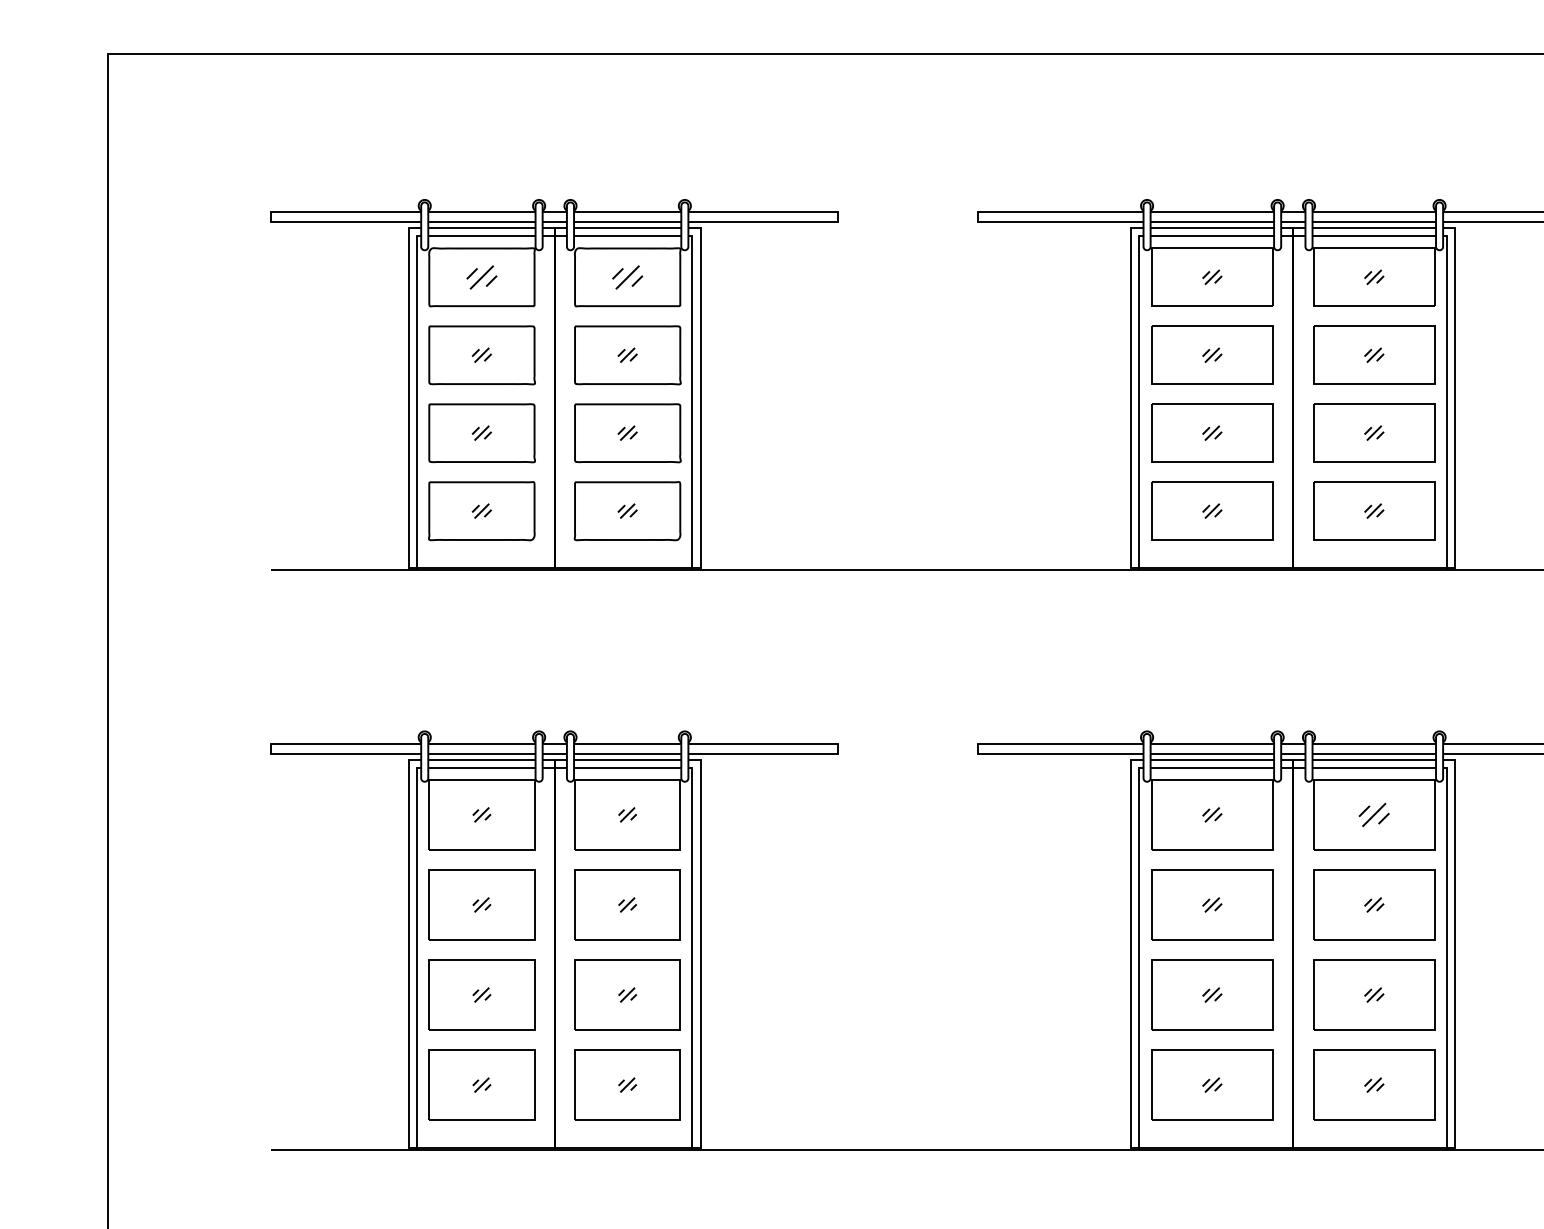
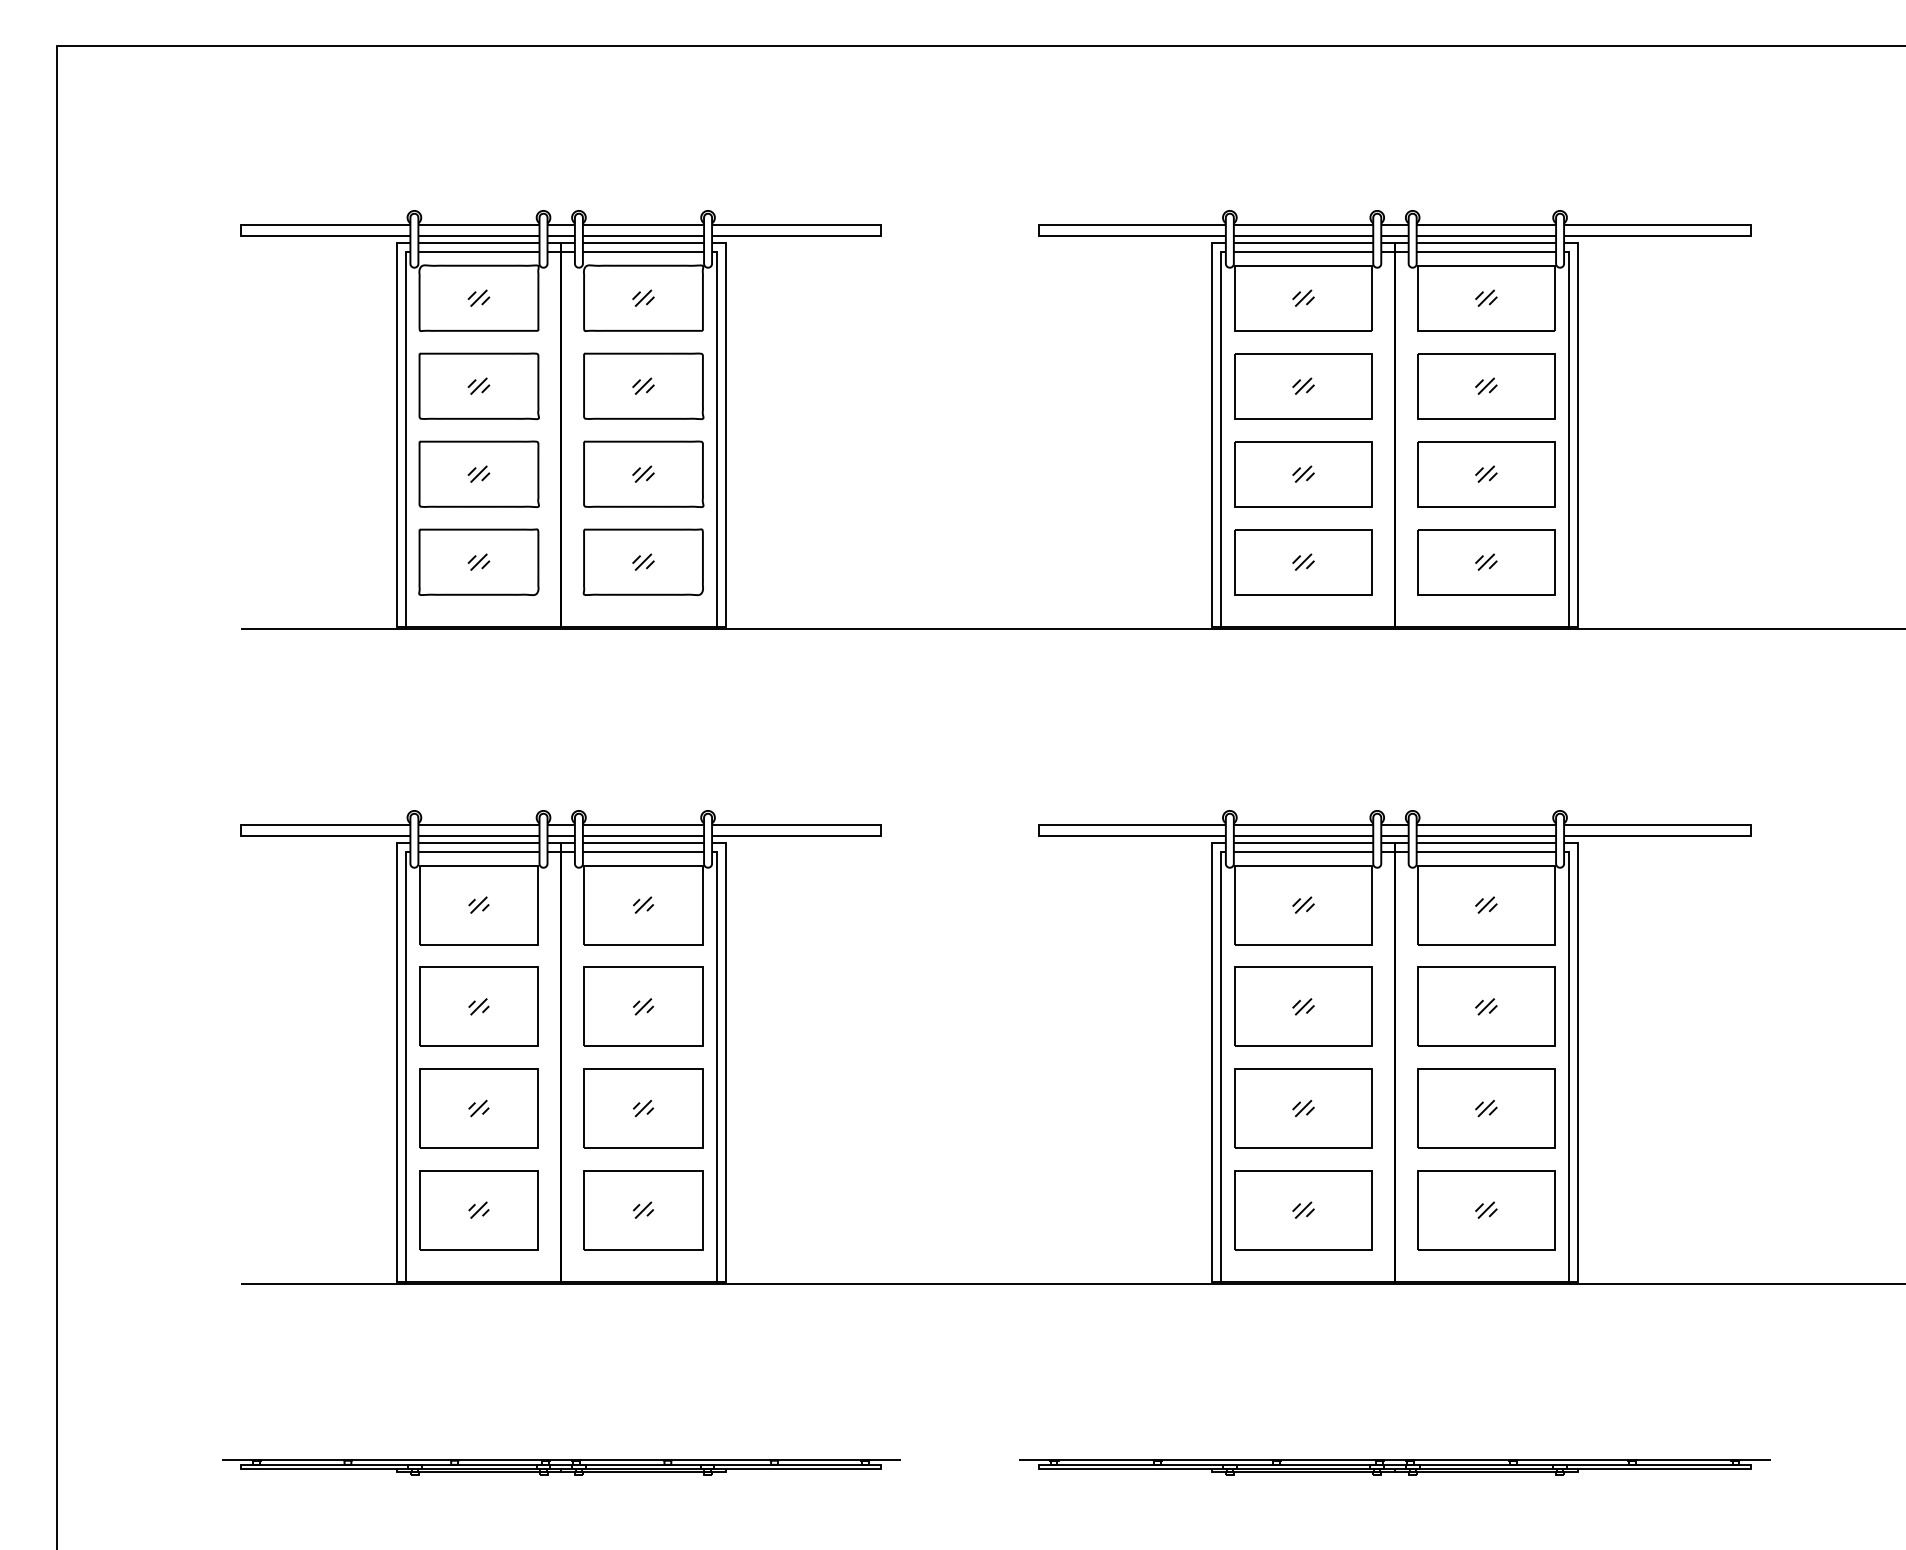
part: (481, 276) -> (478, 297), size x0.62
part: (627, 276) -> (643, 297), size x0.62
part: (1374, 814) -> (1486, 904), size x0.62

